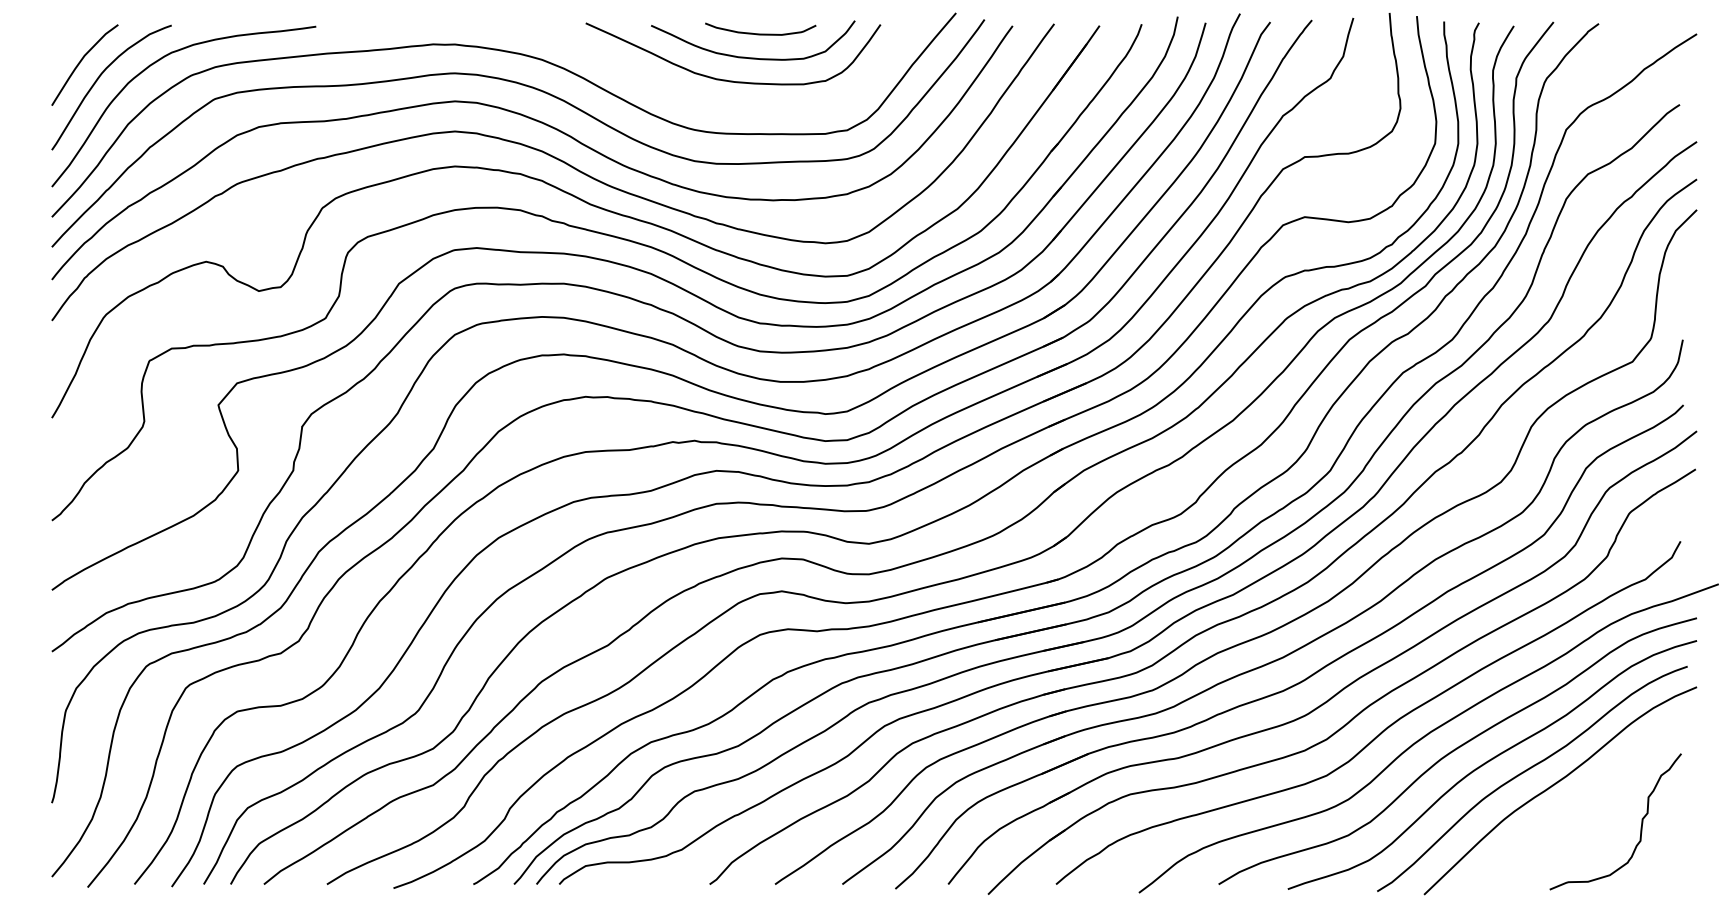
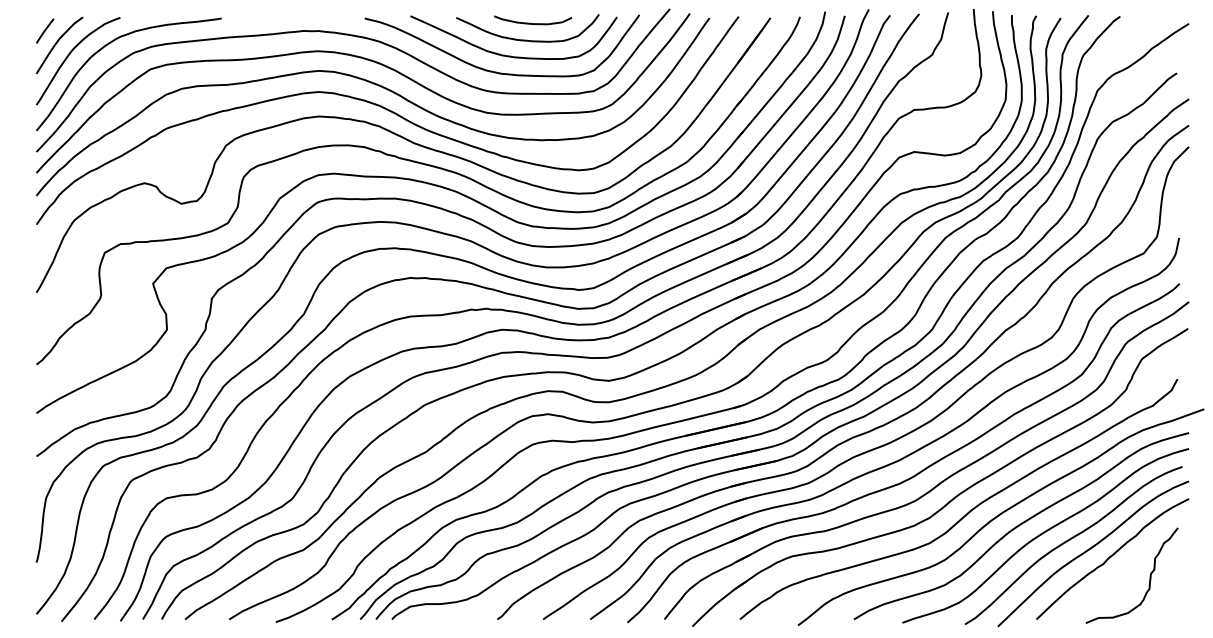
line: (64, 44) -> (45, 31), added
curve: (707, 102) -> (495, 71), added
curve: (1585, 795) -> (1110, 557), added

